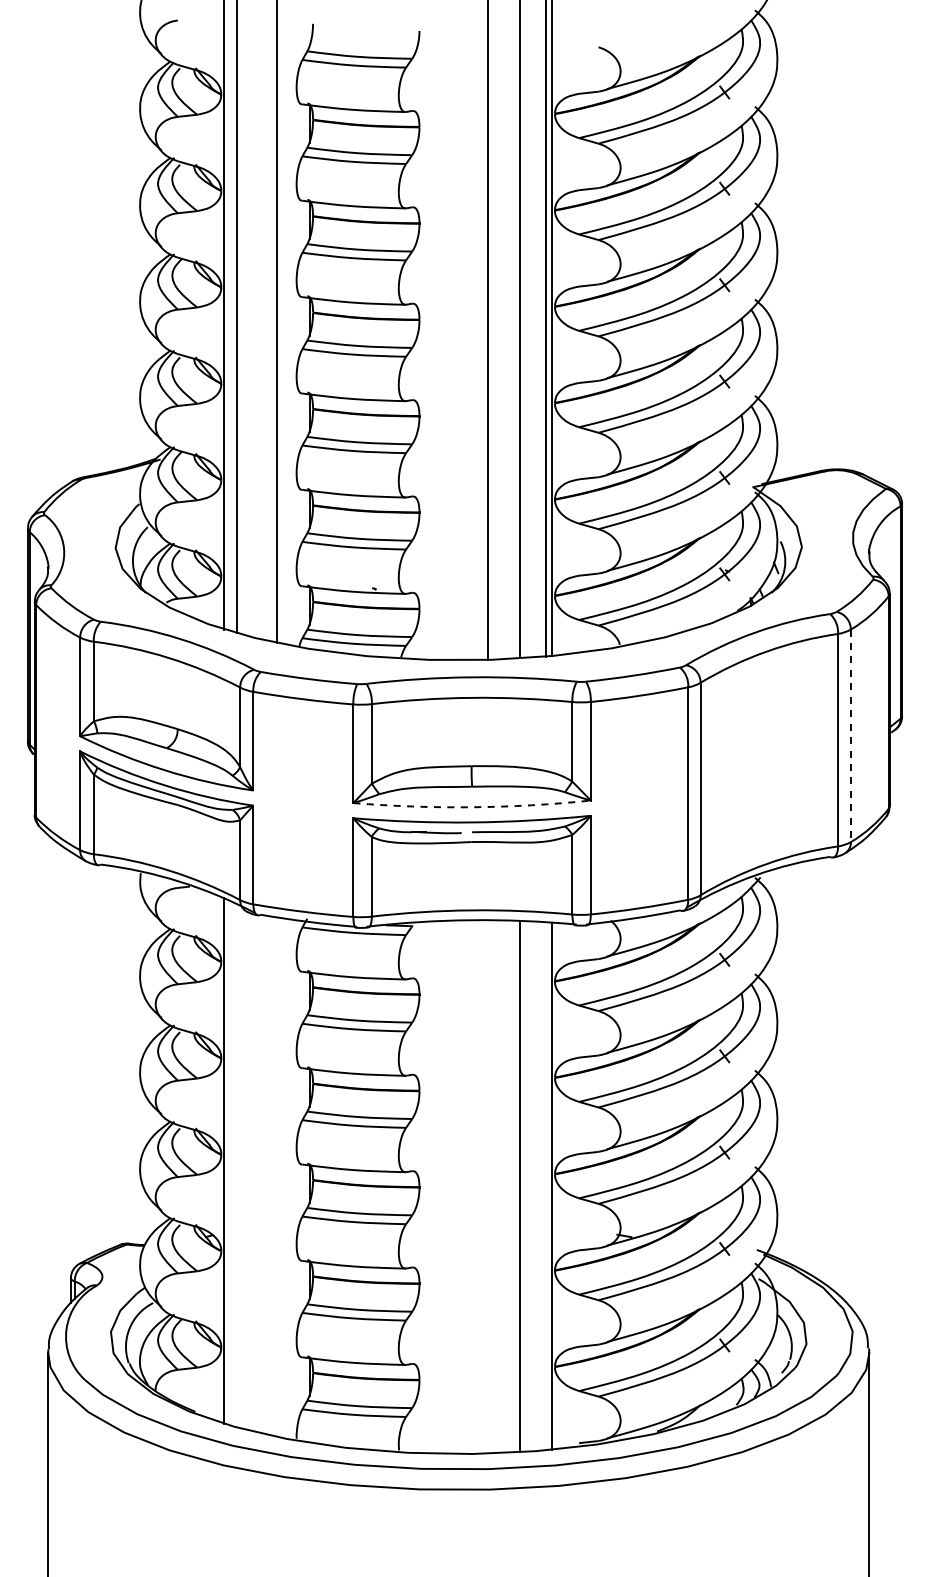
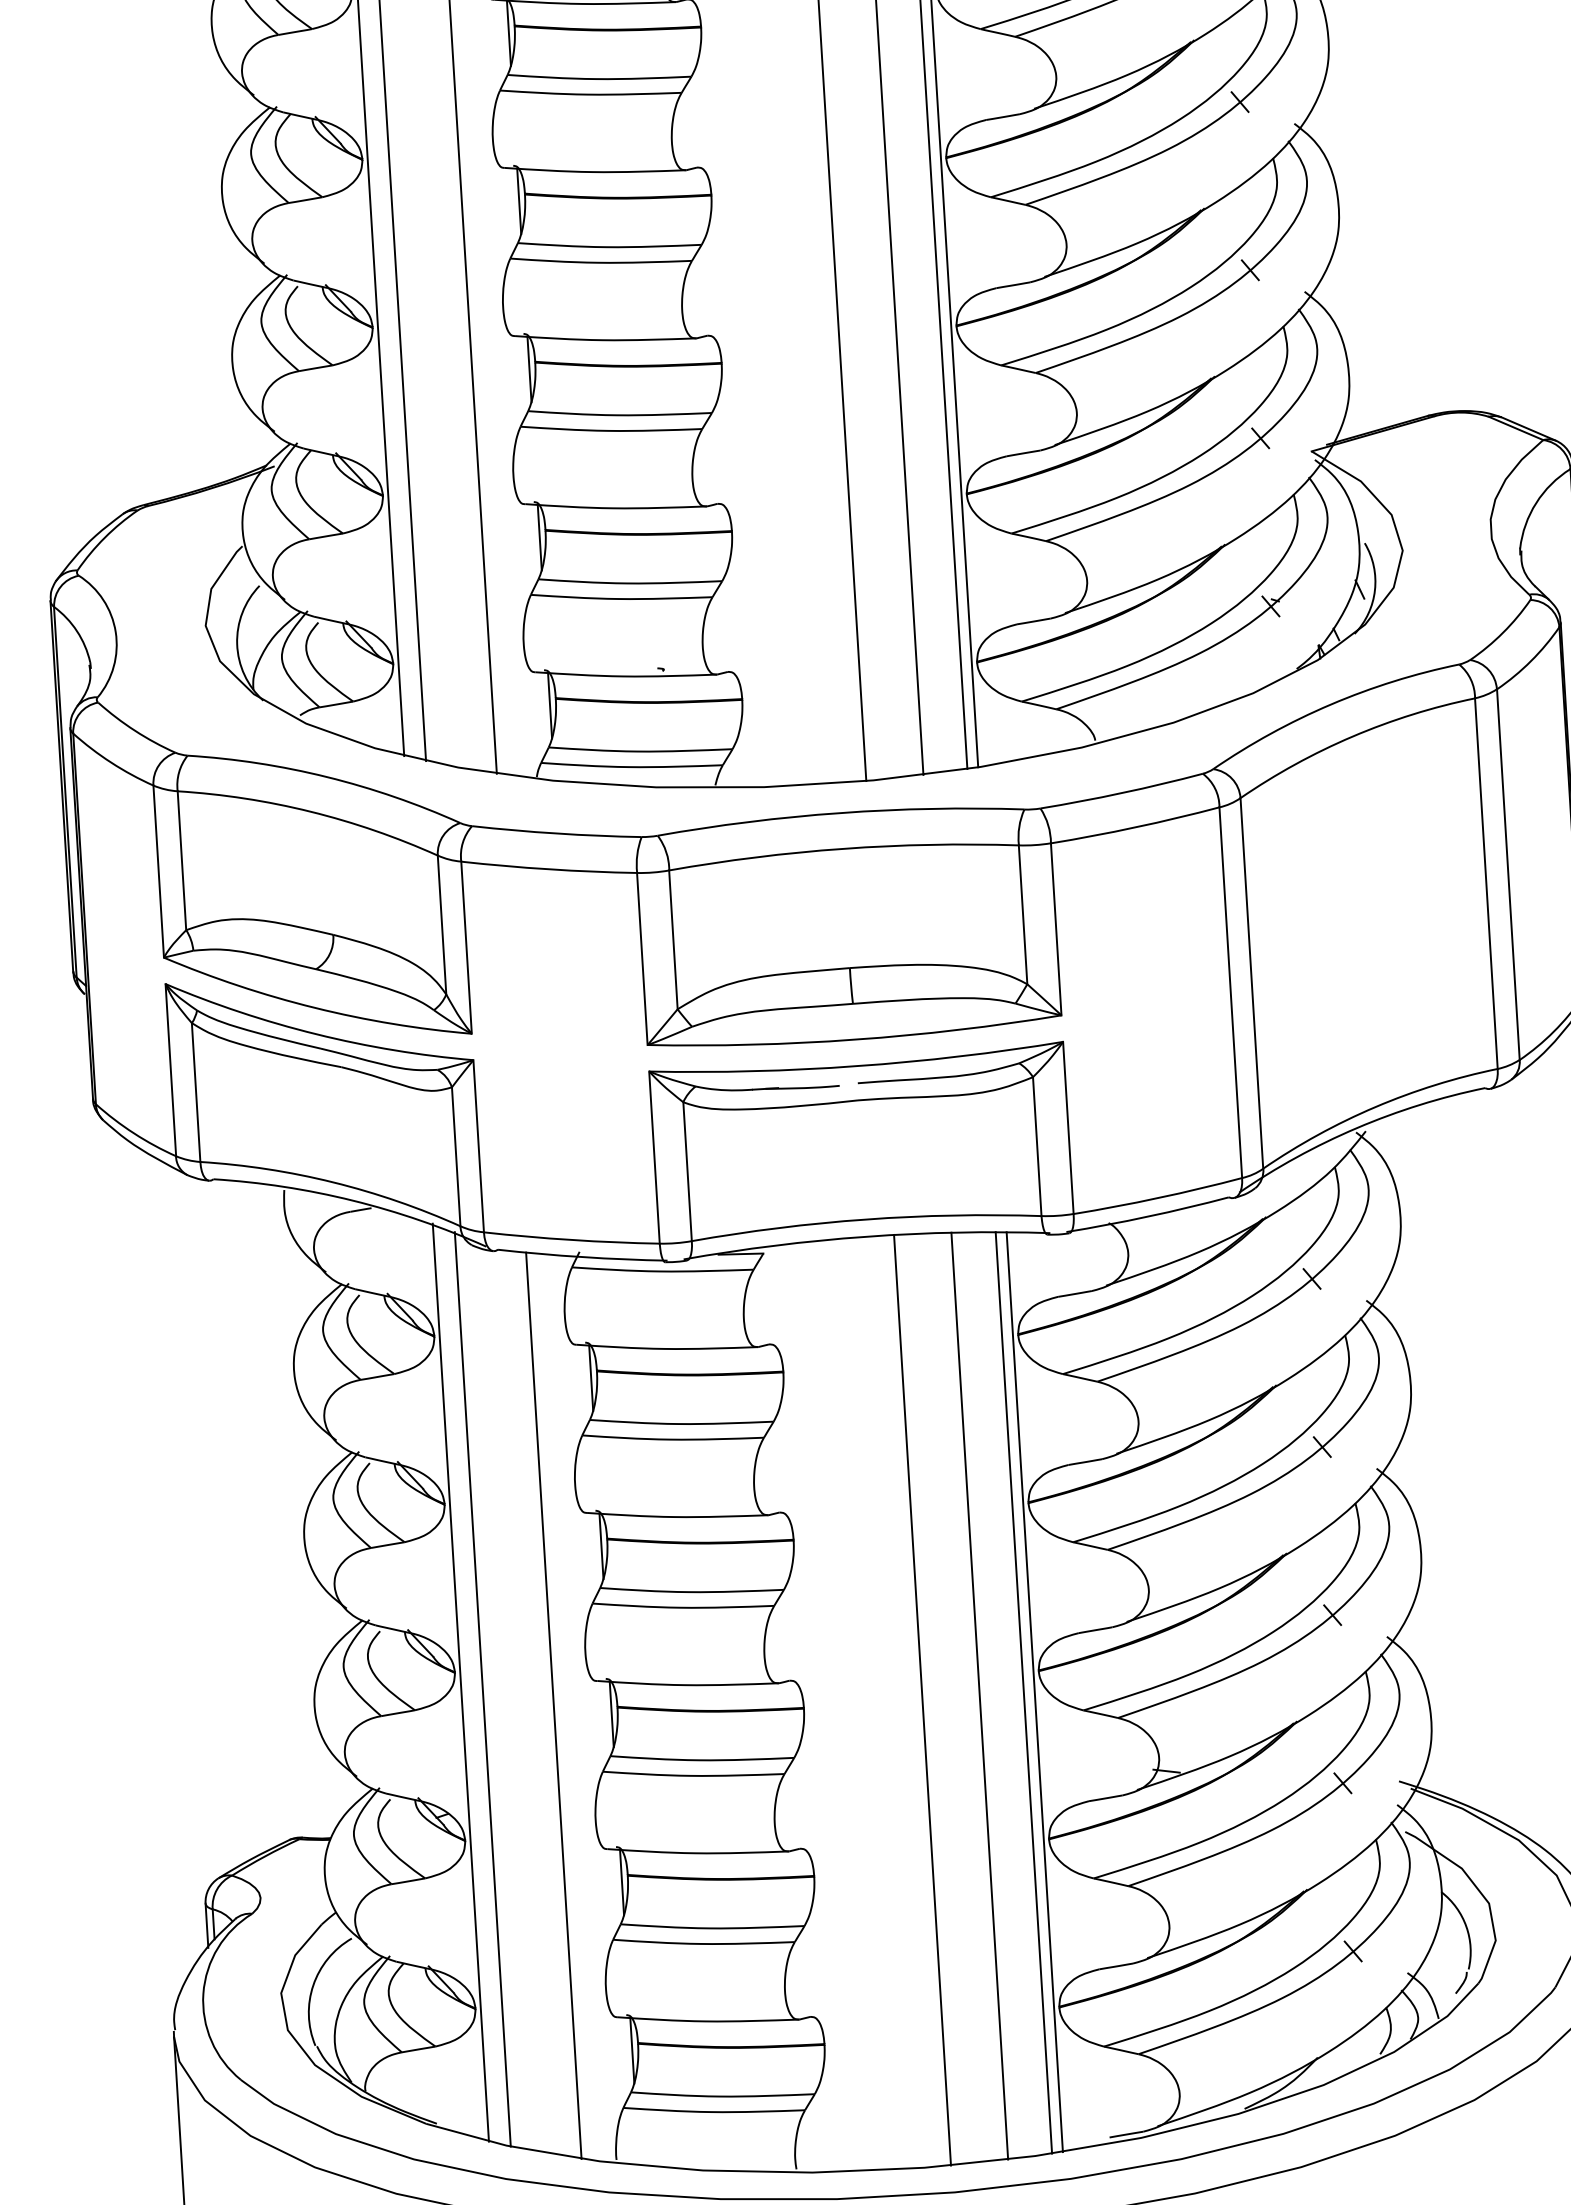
line: (850, 736) -> (1507, 875), dashed -> solid
arc: (472, 807) -> (855, 1040), dashed -> solid
line: (236, 1165) -> (482, 1689), added
line: (276, 1176) -> (553, 1704), added
line: (487, 1186) -> (922, 1699), added
line: (545, 1186) -> (1023, 1693), added

